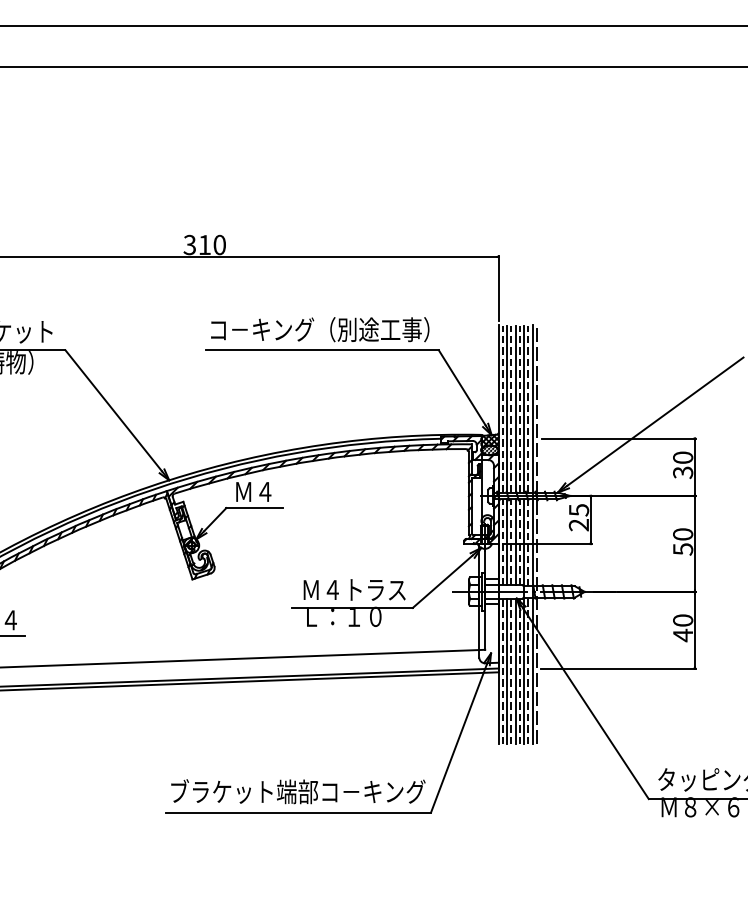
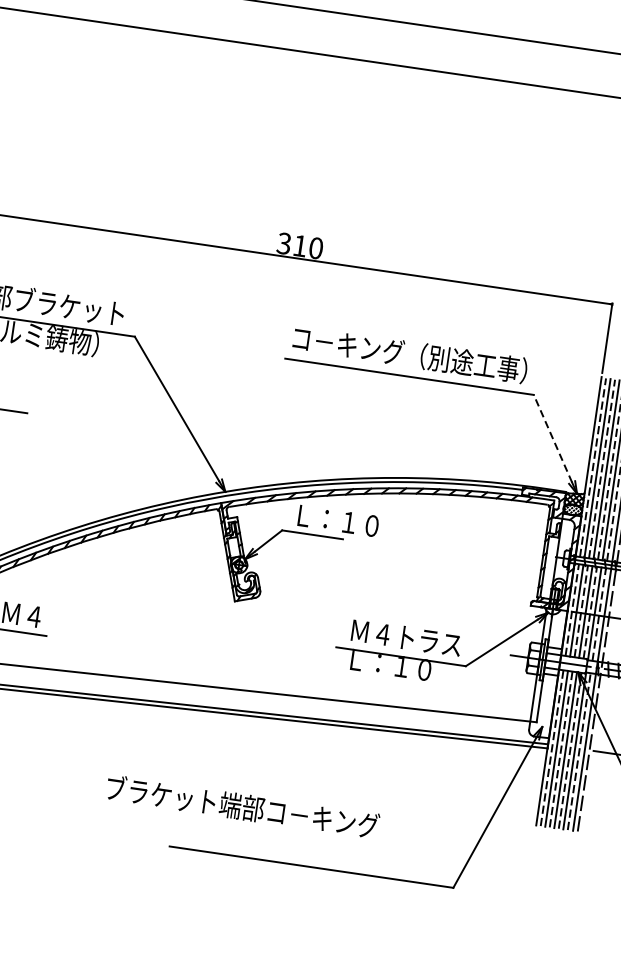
line: (461, 387) -> (552, 438), solid -> dashed
text: (274, 491) -> (336, 520), Ｍ４ -> Ｌ：１０
text: (298, 791) -> (243, 806), moved

